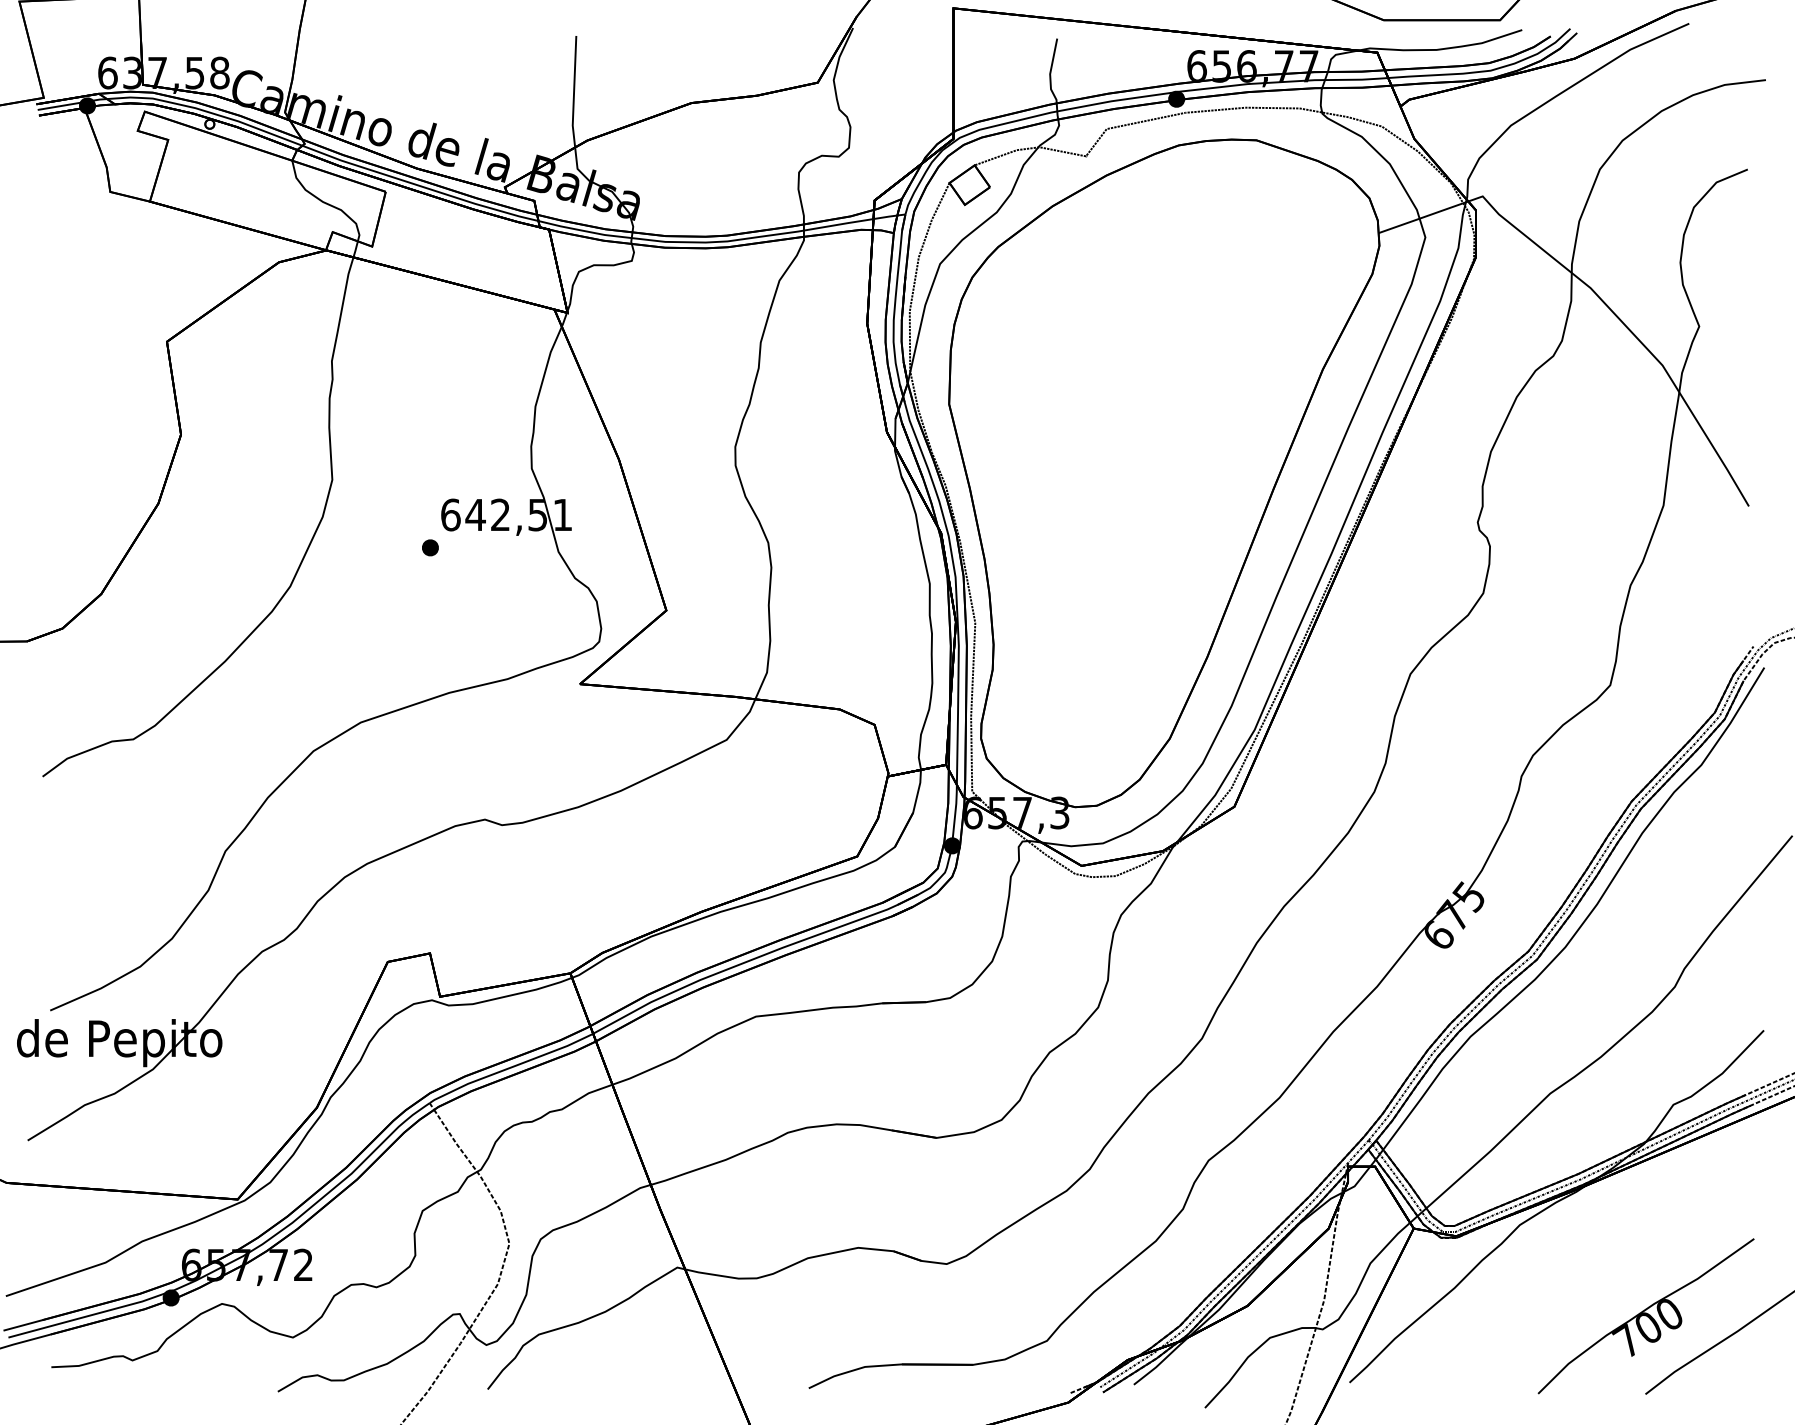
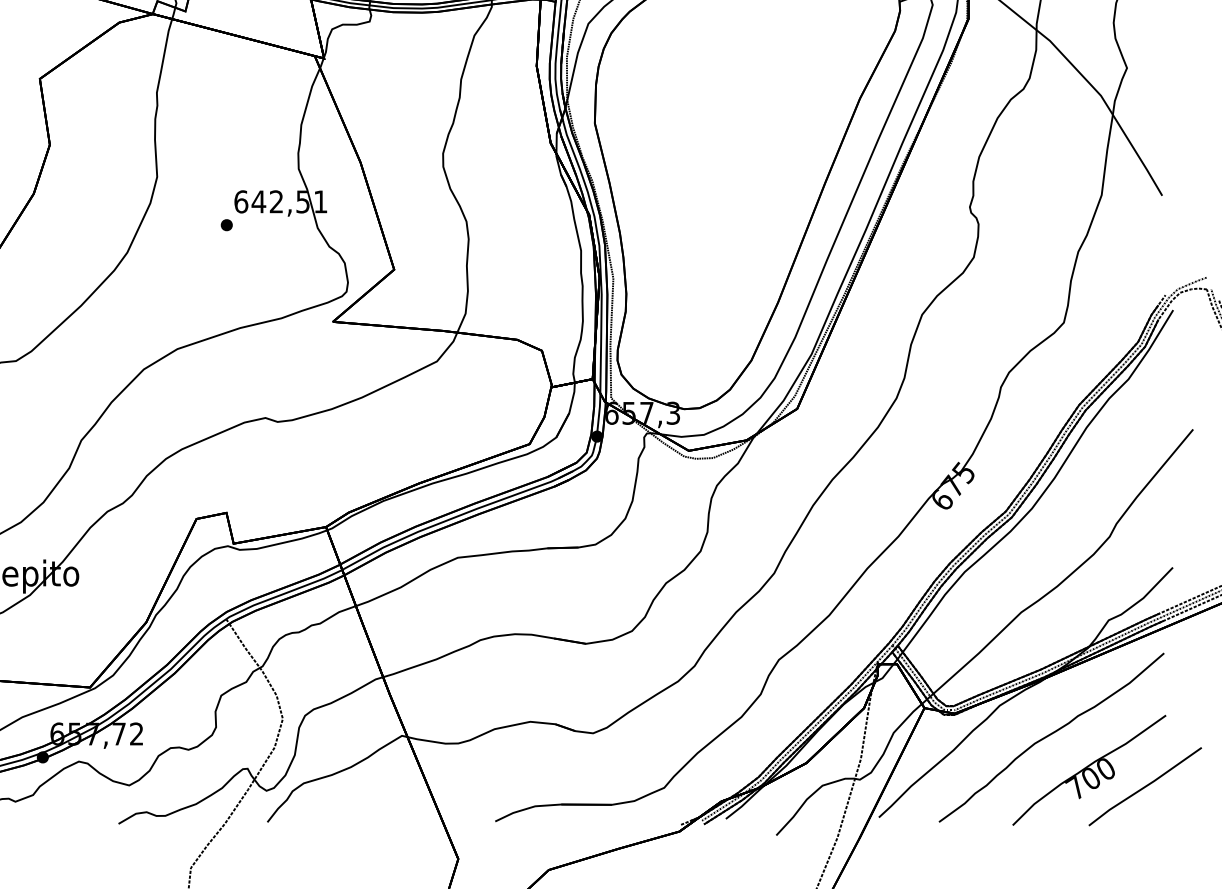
curve: (1590, 1267) -> (1049, 735), added

